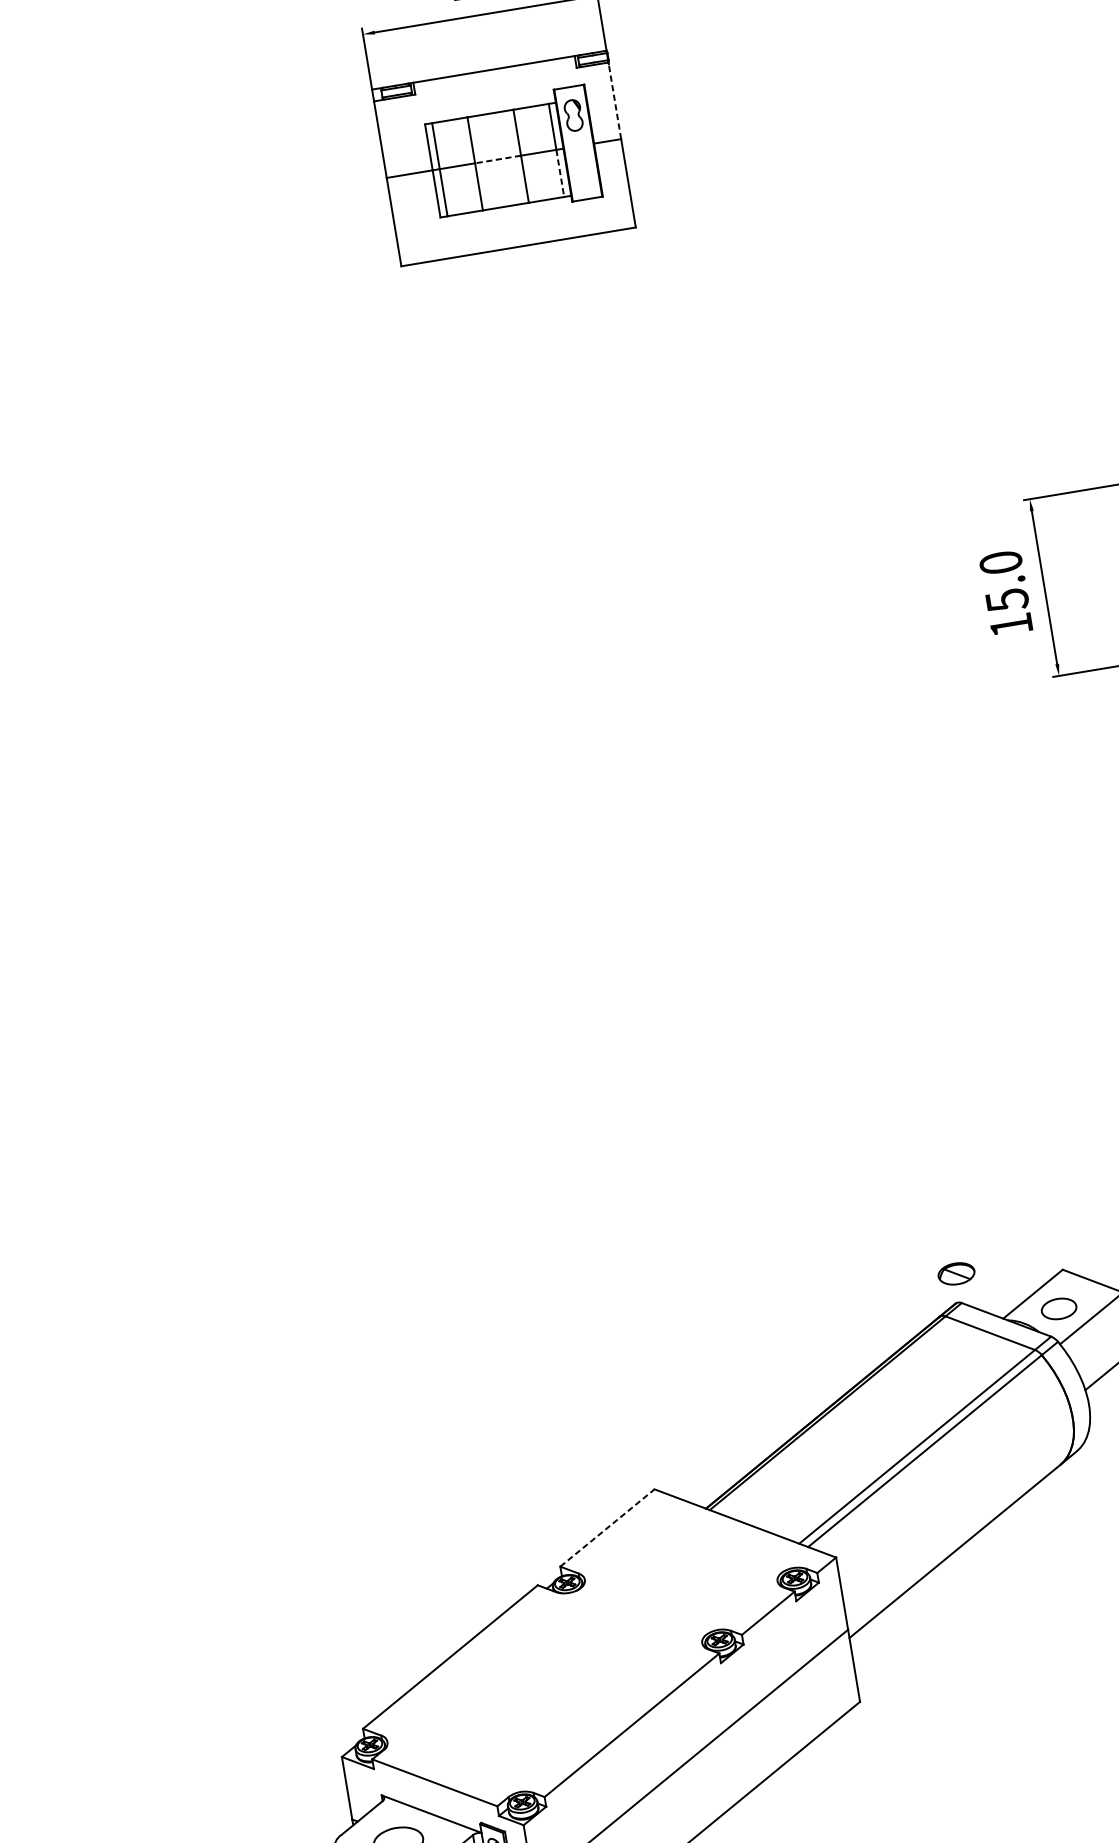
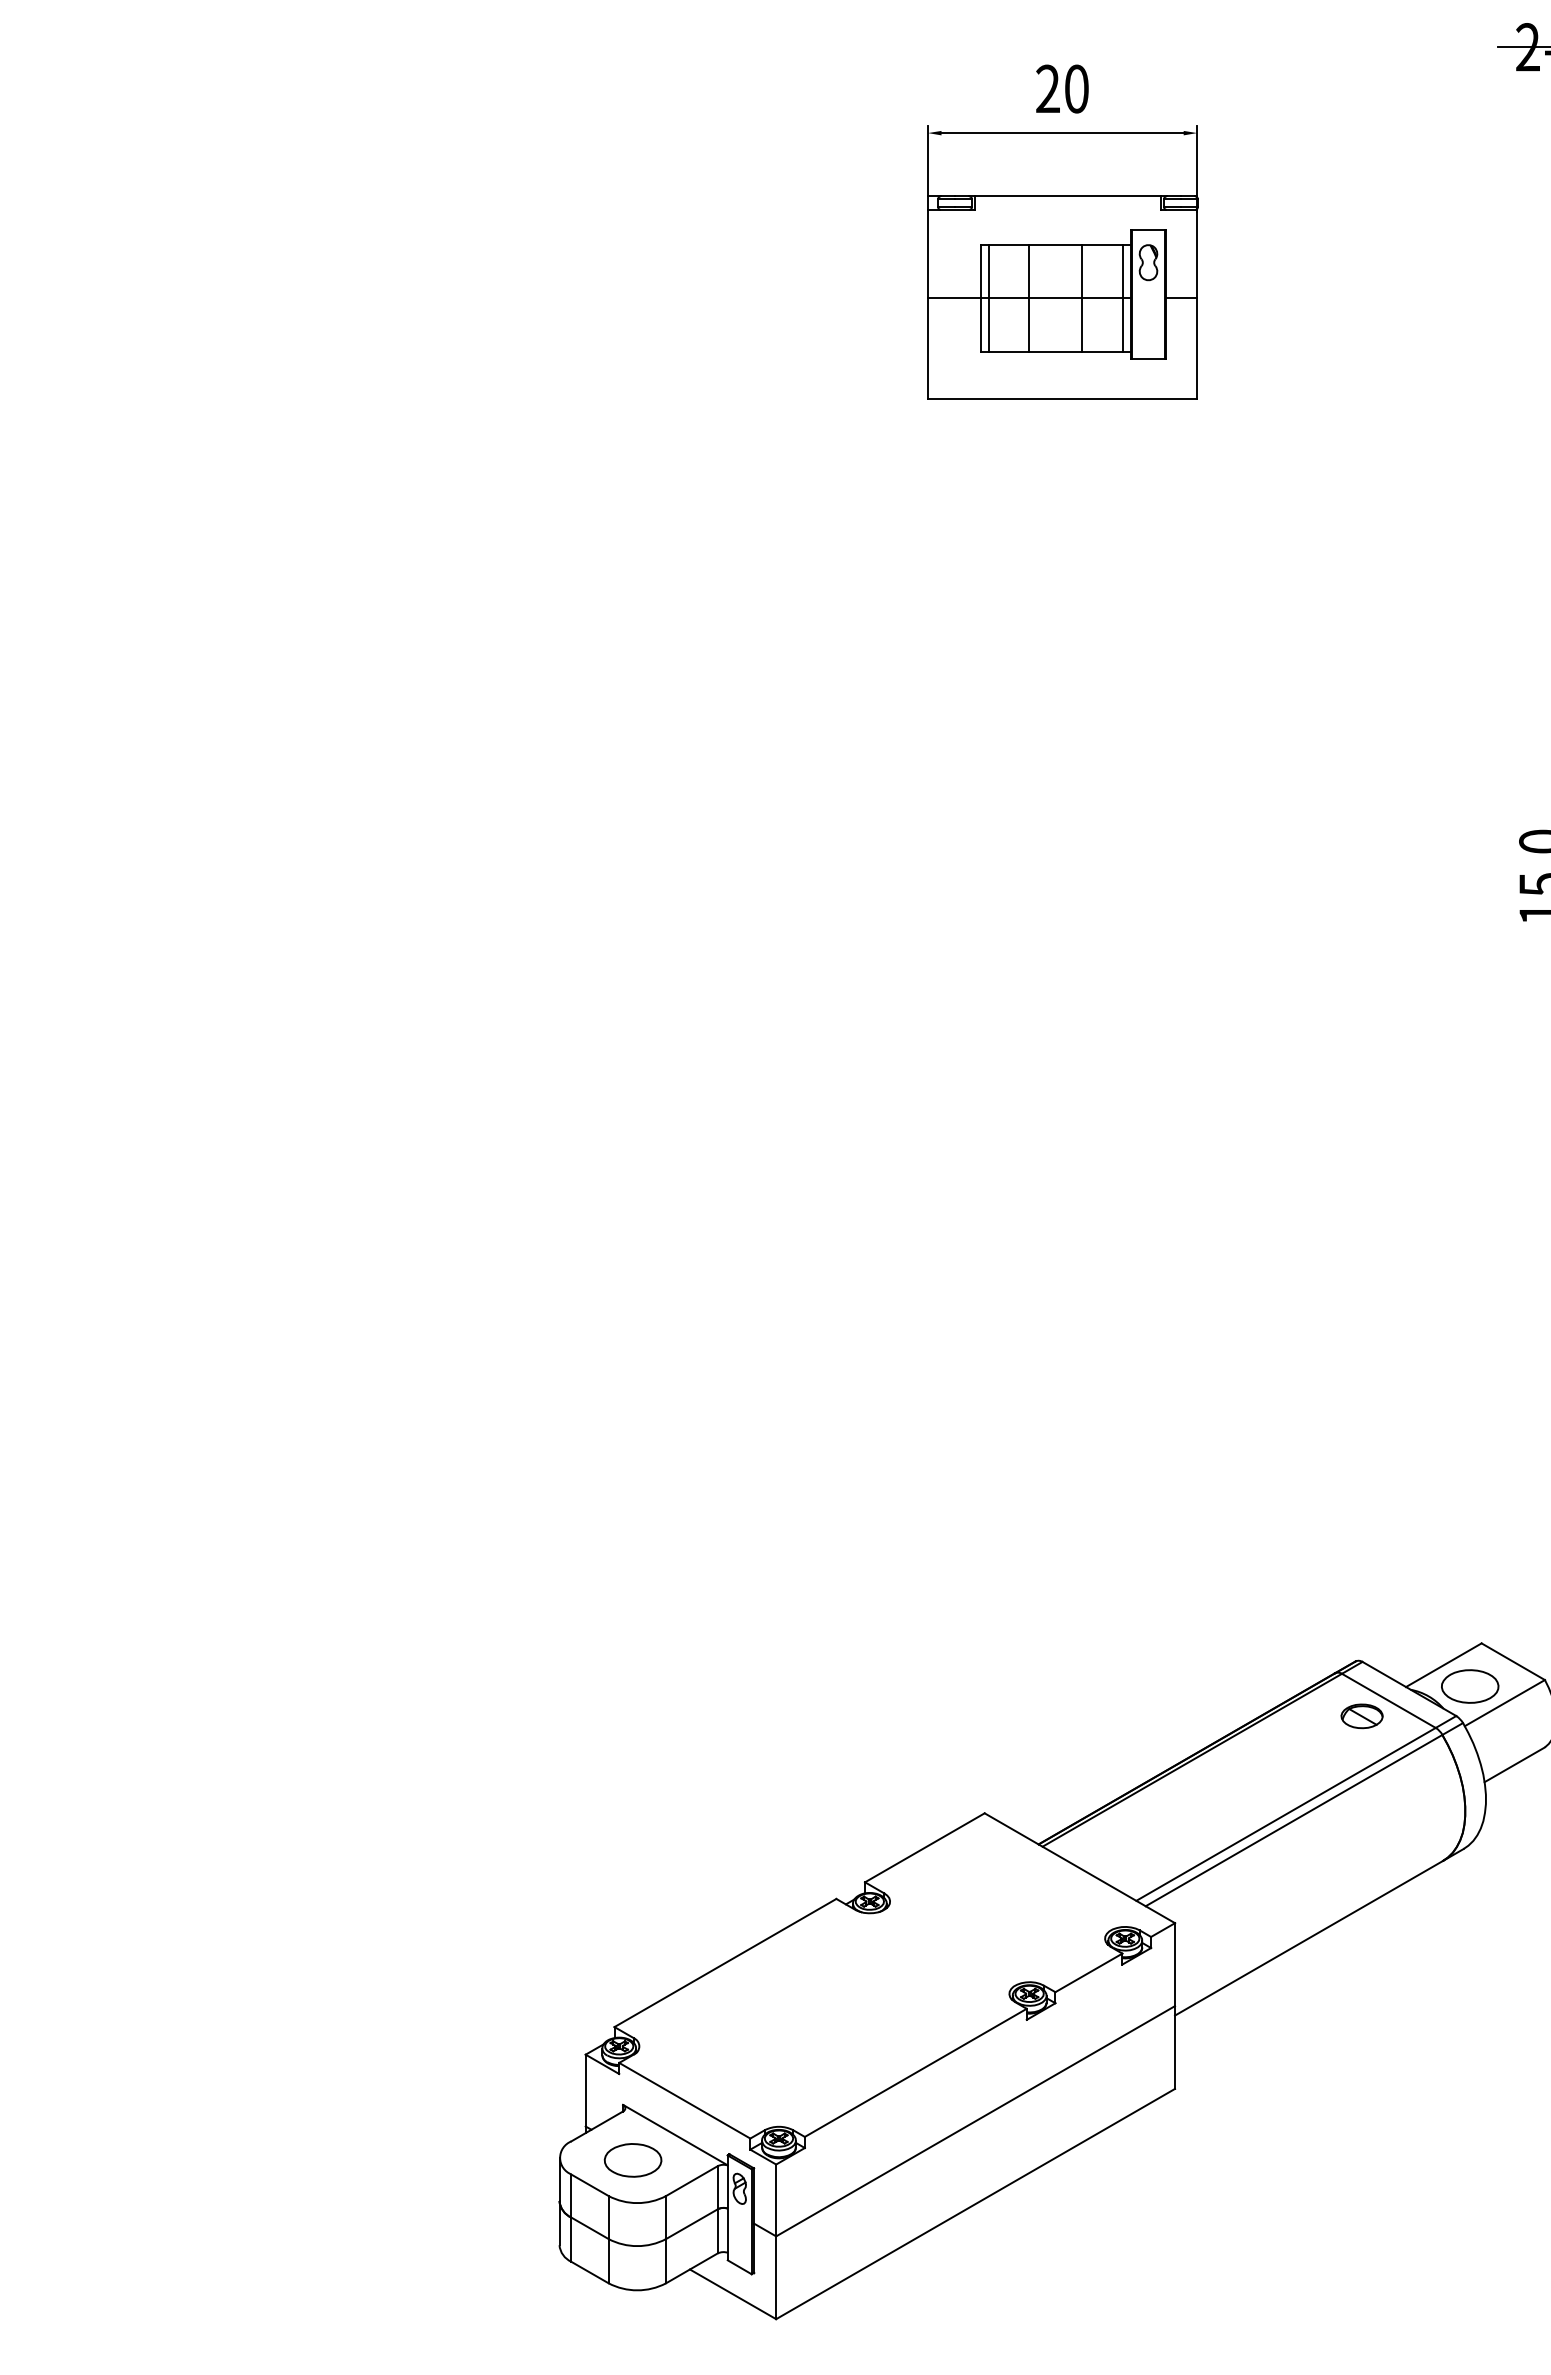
line: (615, 100) -> (1197, 253), dashed -> solid
line: (497, 159) -> (1055, 297), dashed -> solid
line: (560, 173) -> (1122, 325), dashed -> solid
part: (956, 1274) -> (1361, 1716), moved
part: (1059, 1308) -> (1470, 1686), size x1.43
line: (607, 1527) -> (925, 1847), dashed -> solid

